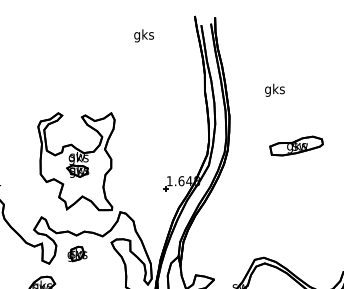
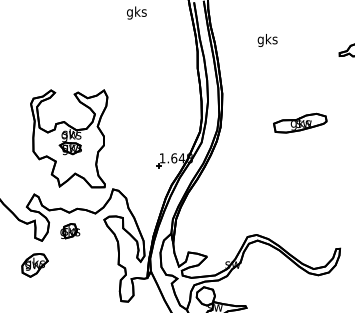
text: (274, 90) -> (267, 40), moved
part: (296, 145) -> (300, 122), moved

